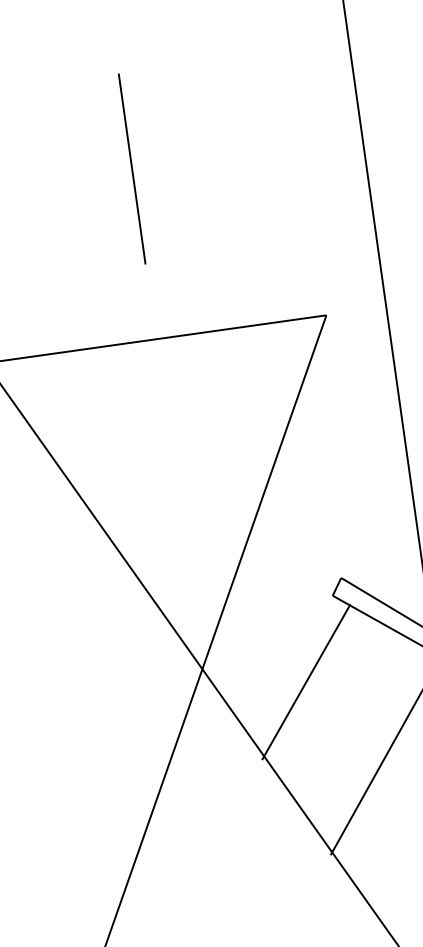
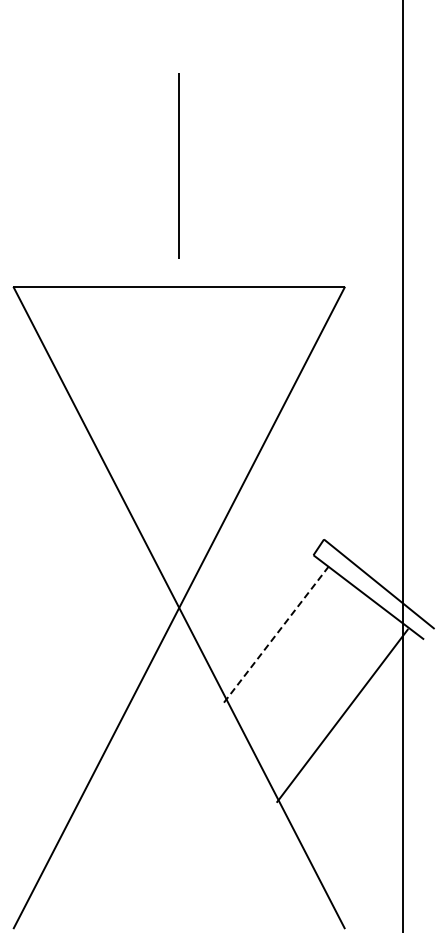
line: (131, 168) -> (178, 165), moved
line: (306, 681) -> (276, 633), solid -> dashed

